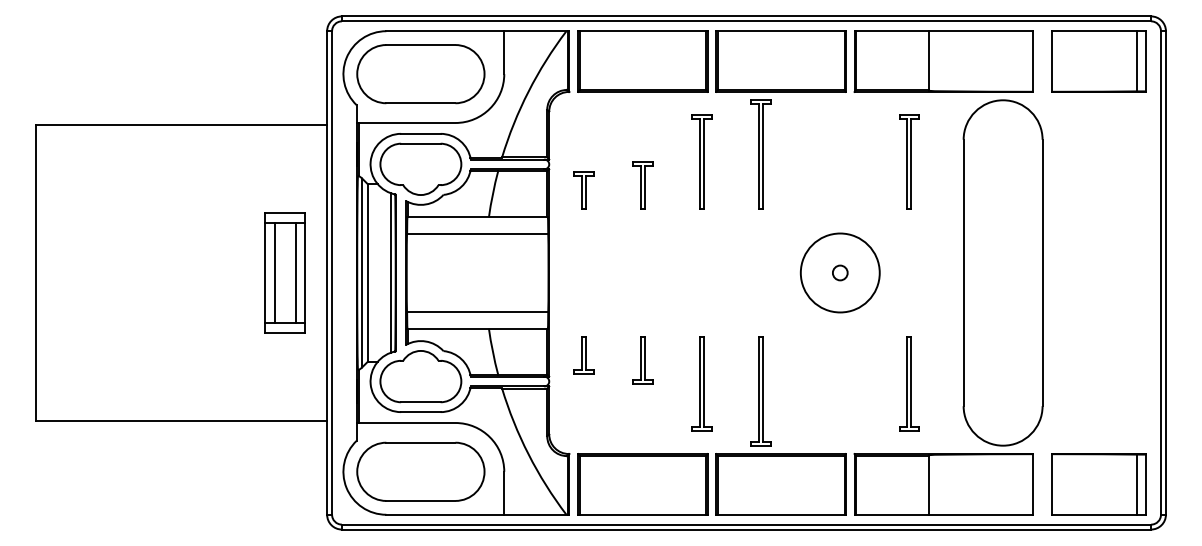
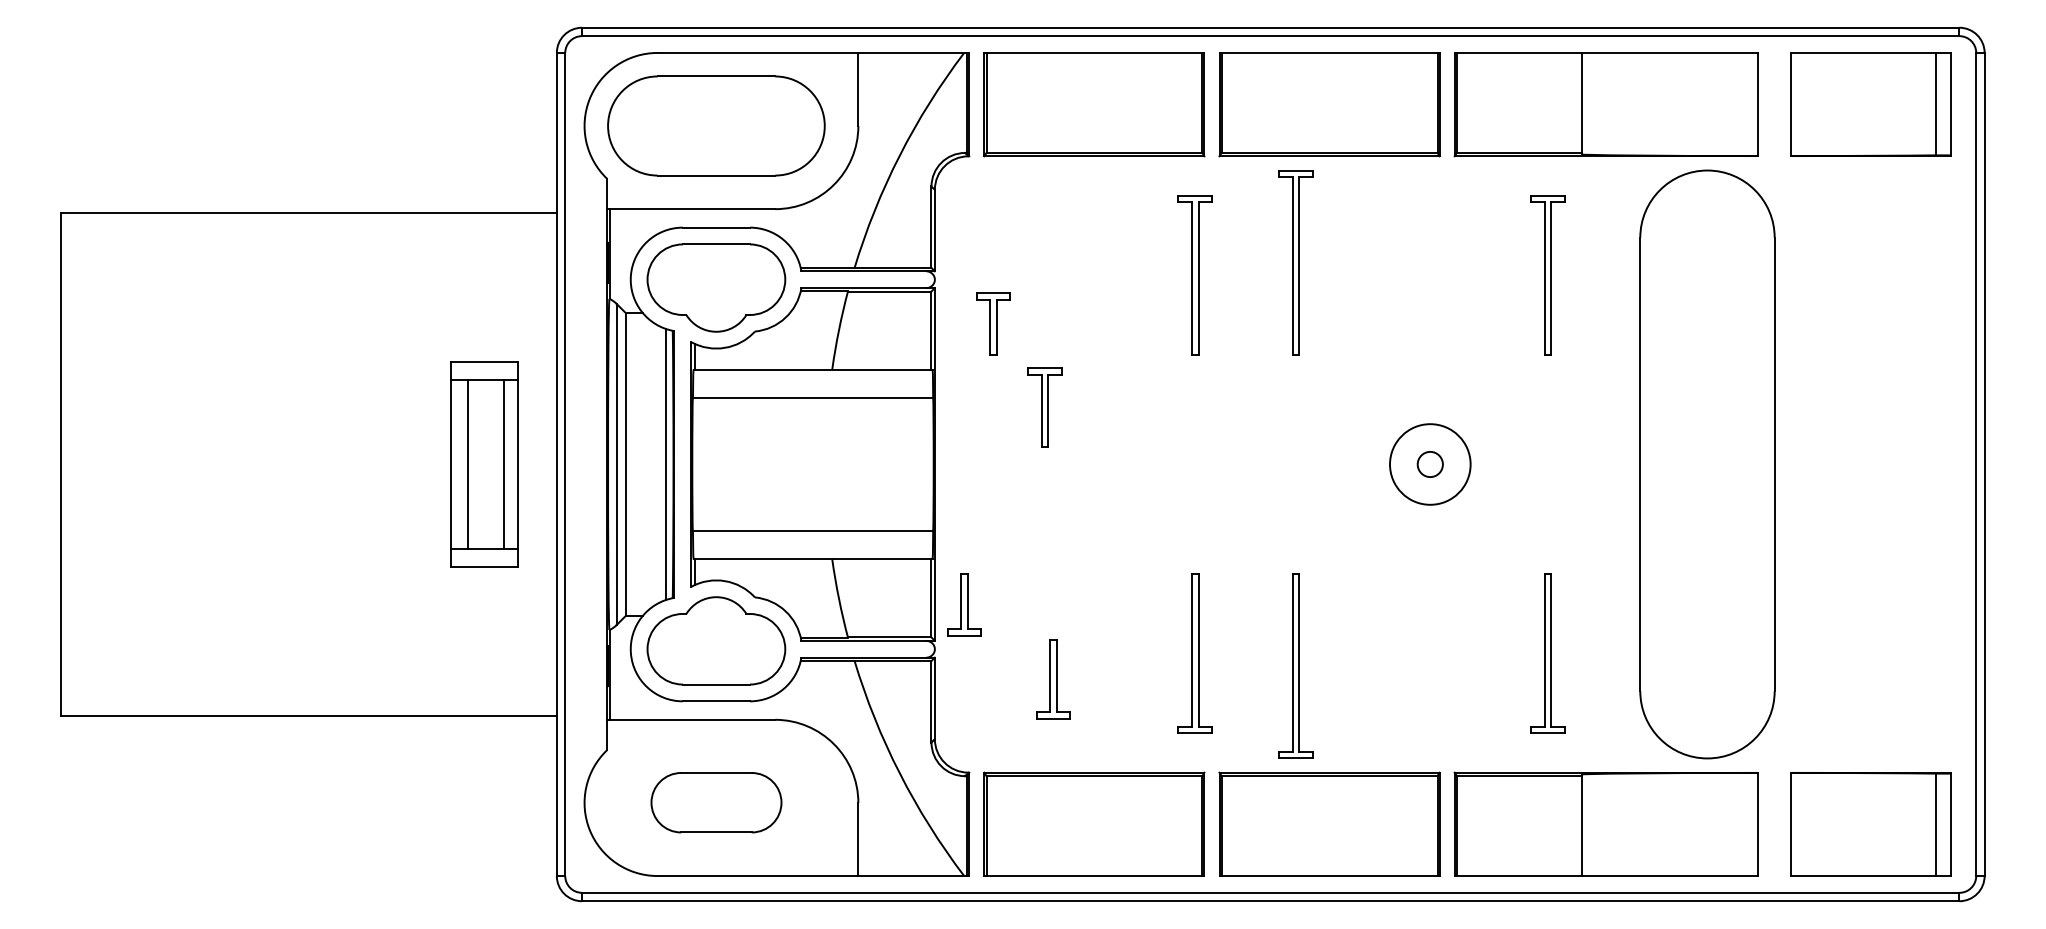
part: (642, 185) -> (1044, 407), moved
circle: (839, 272) -> (1428, 463), size x0.6
part: (583, 355) -> (964, 604), moved
part: (642, 360) -> (1052, 679), moved
part: (420, 471) -> (715, 802), size x0.6

